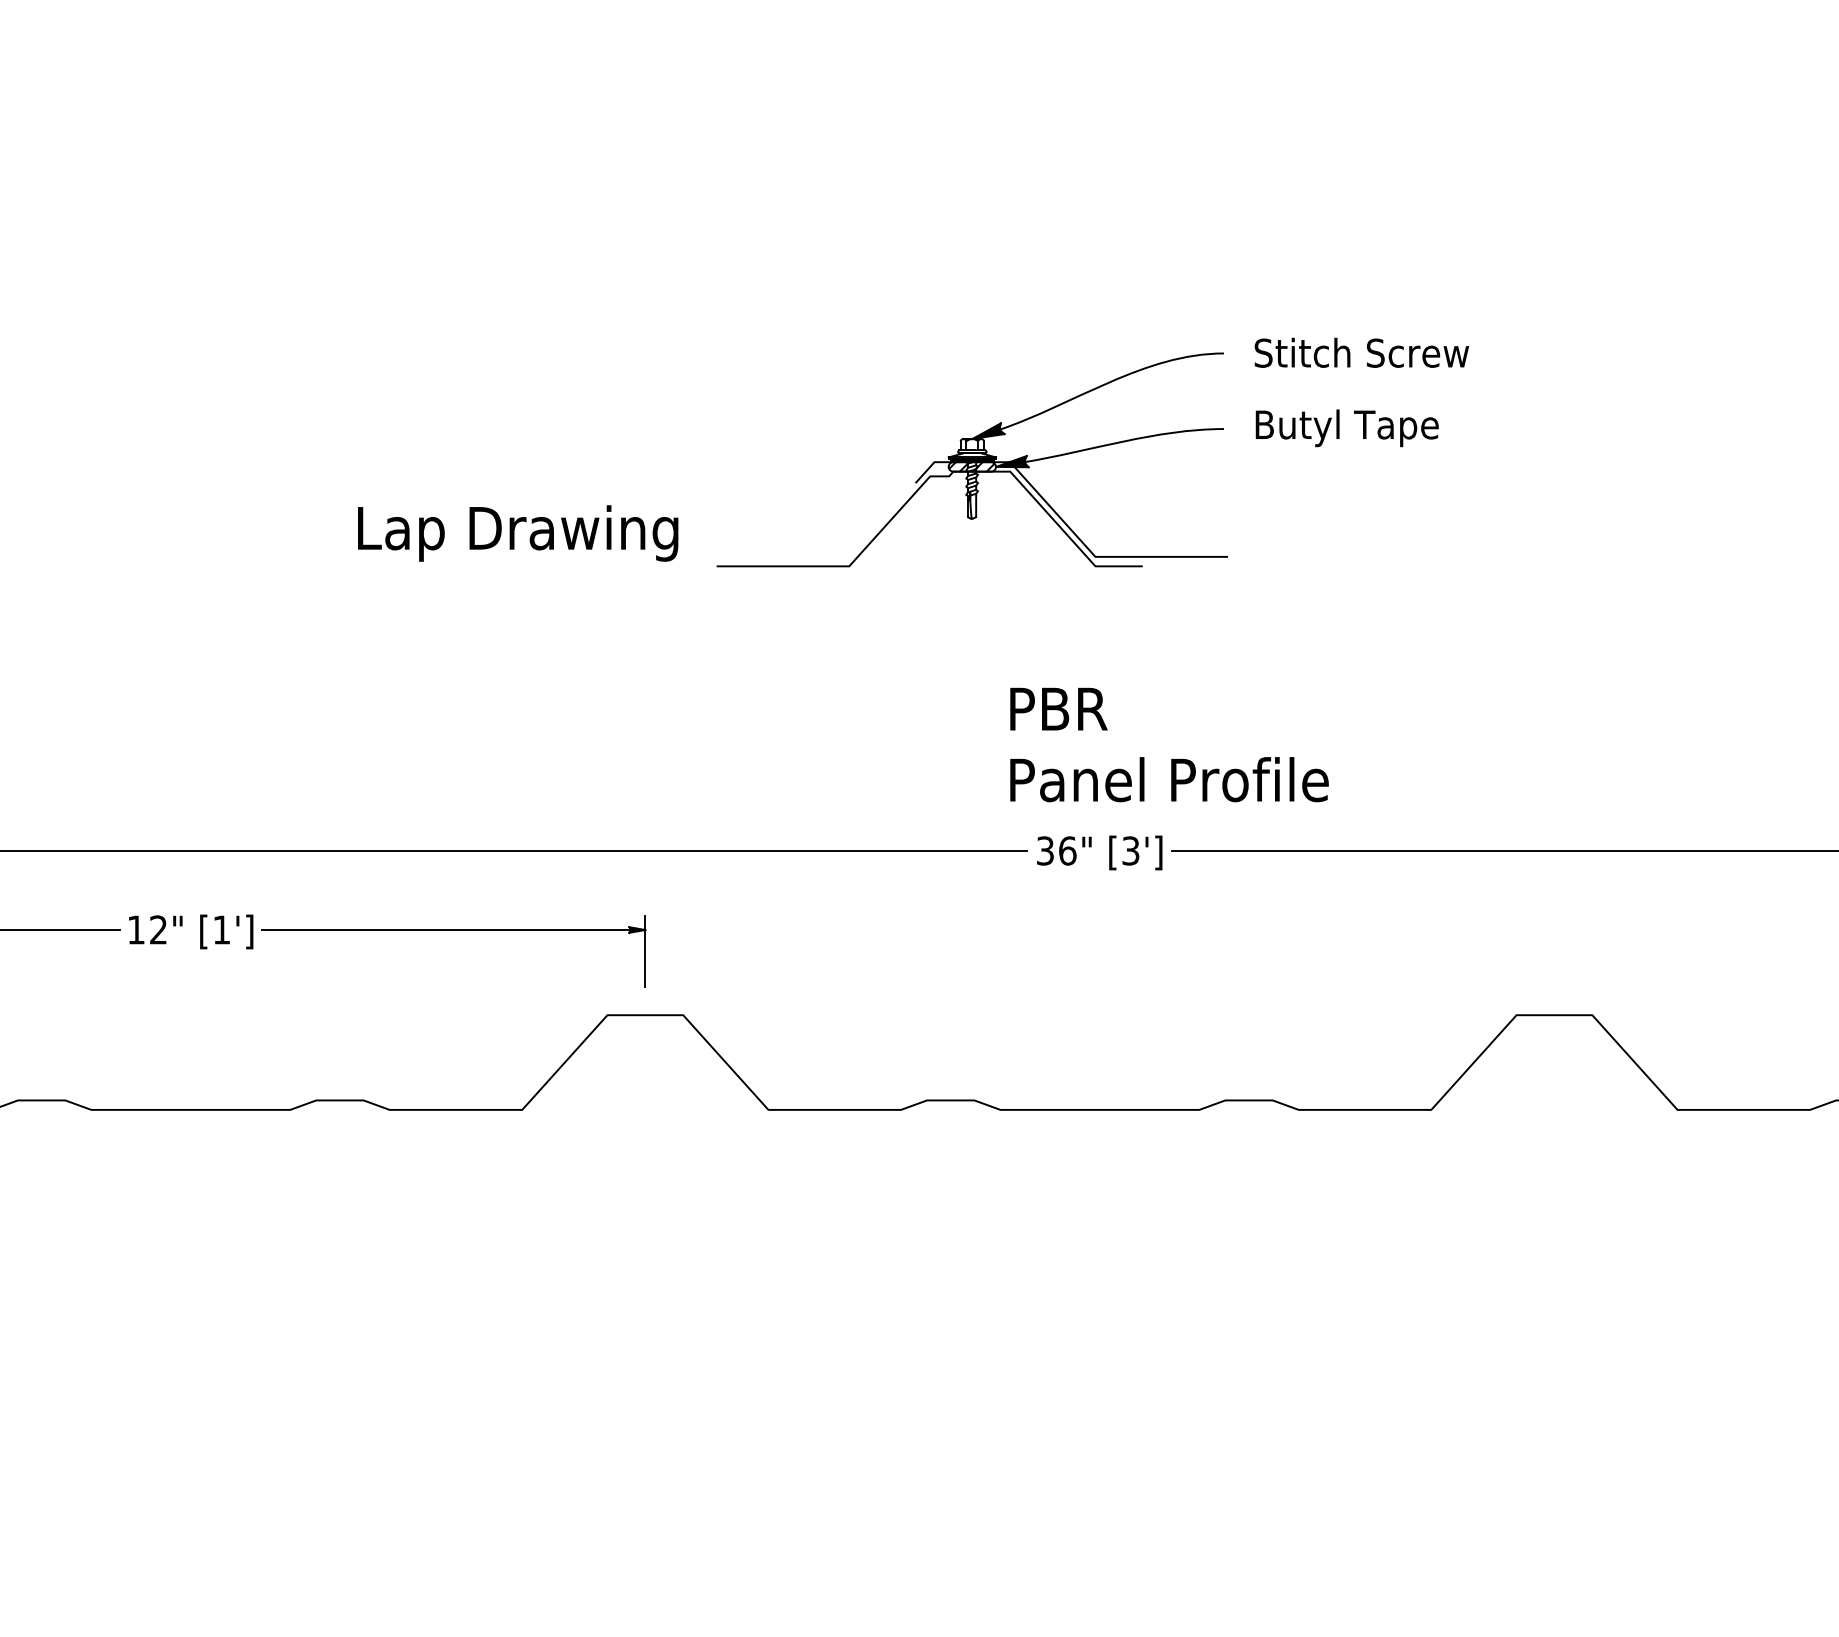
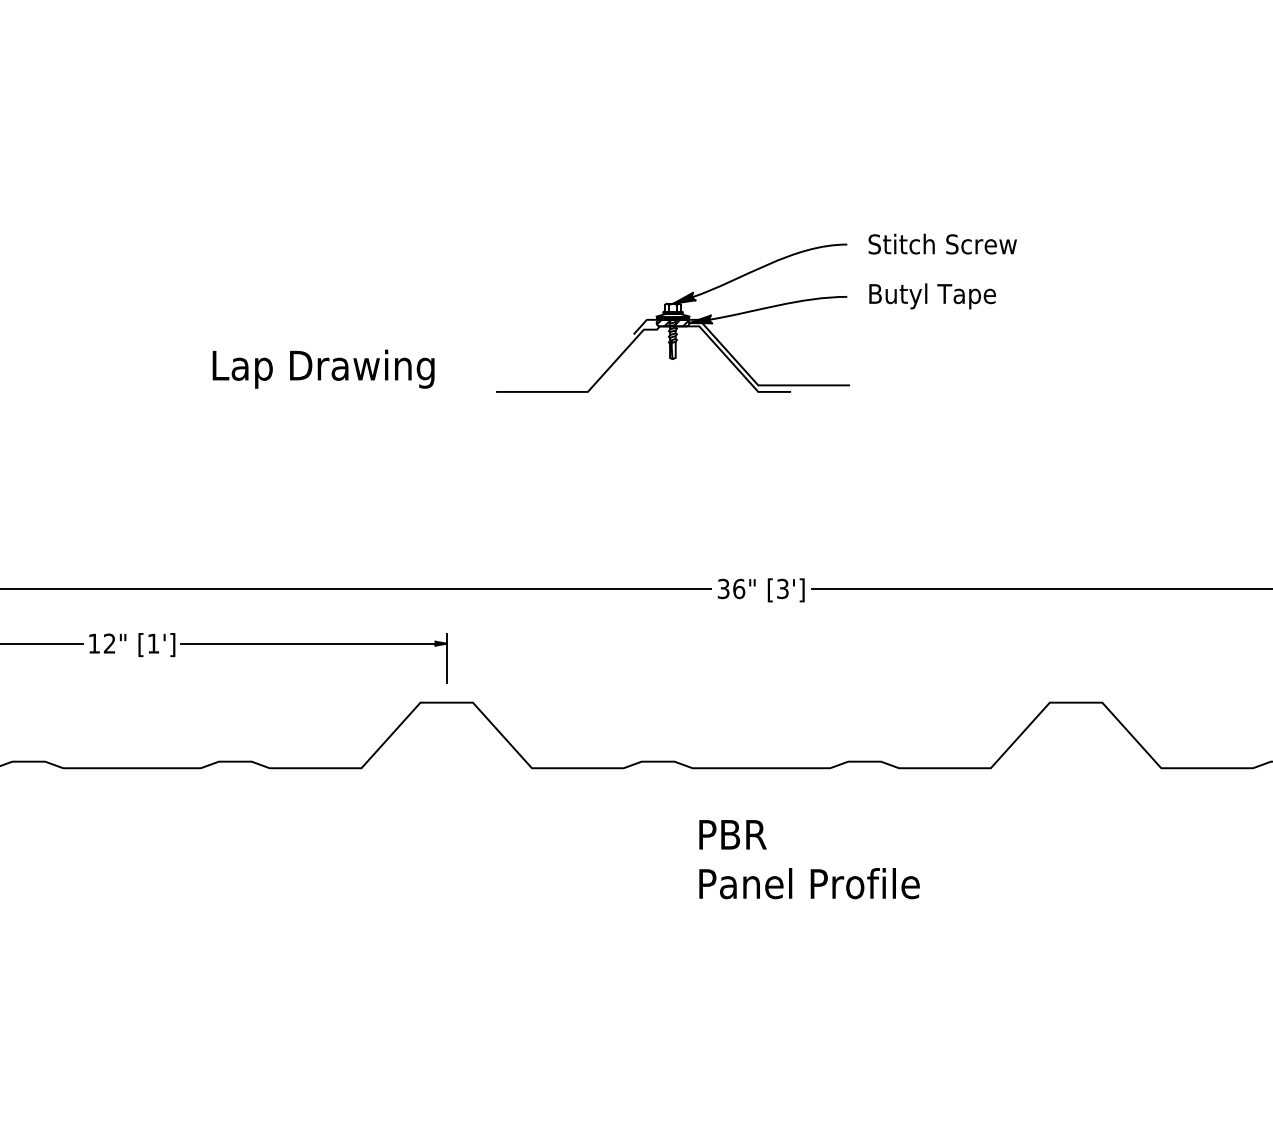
text: (517, 532) -> (323, 368), moved
text: (1169, 744) -> (809, 859), moved

